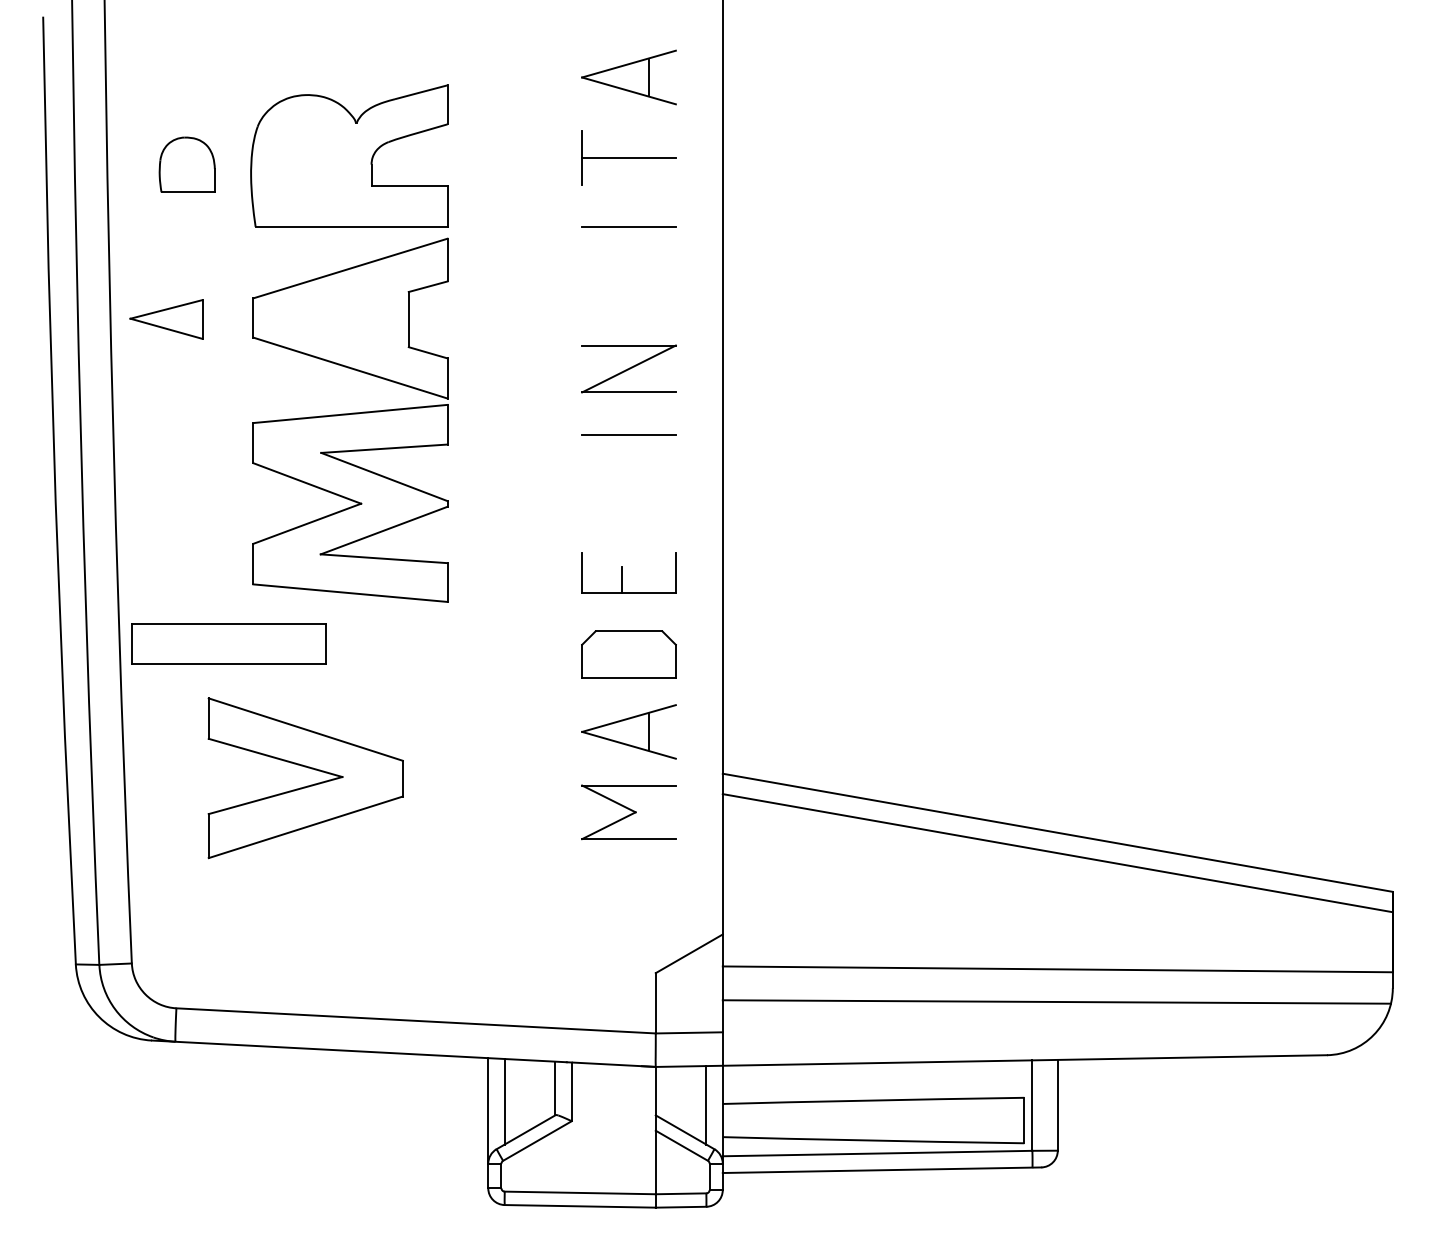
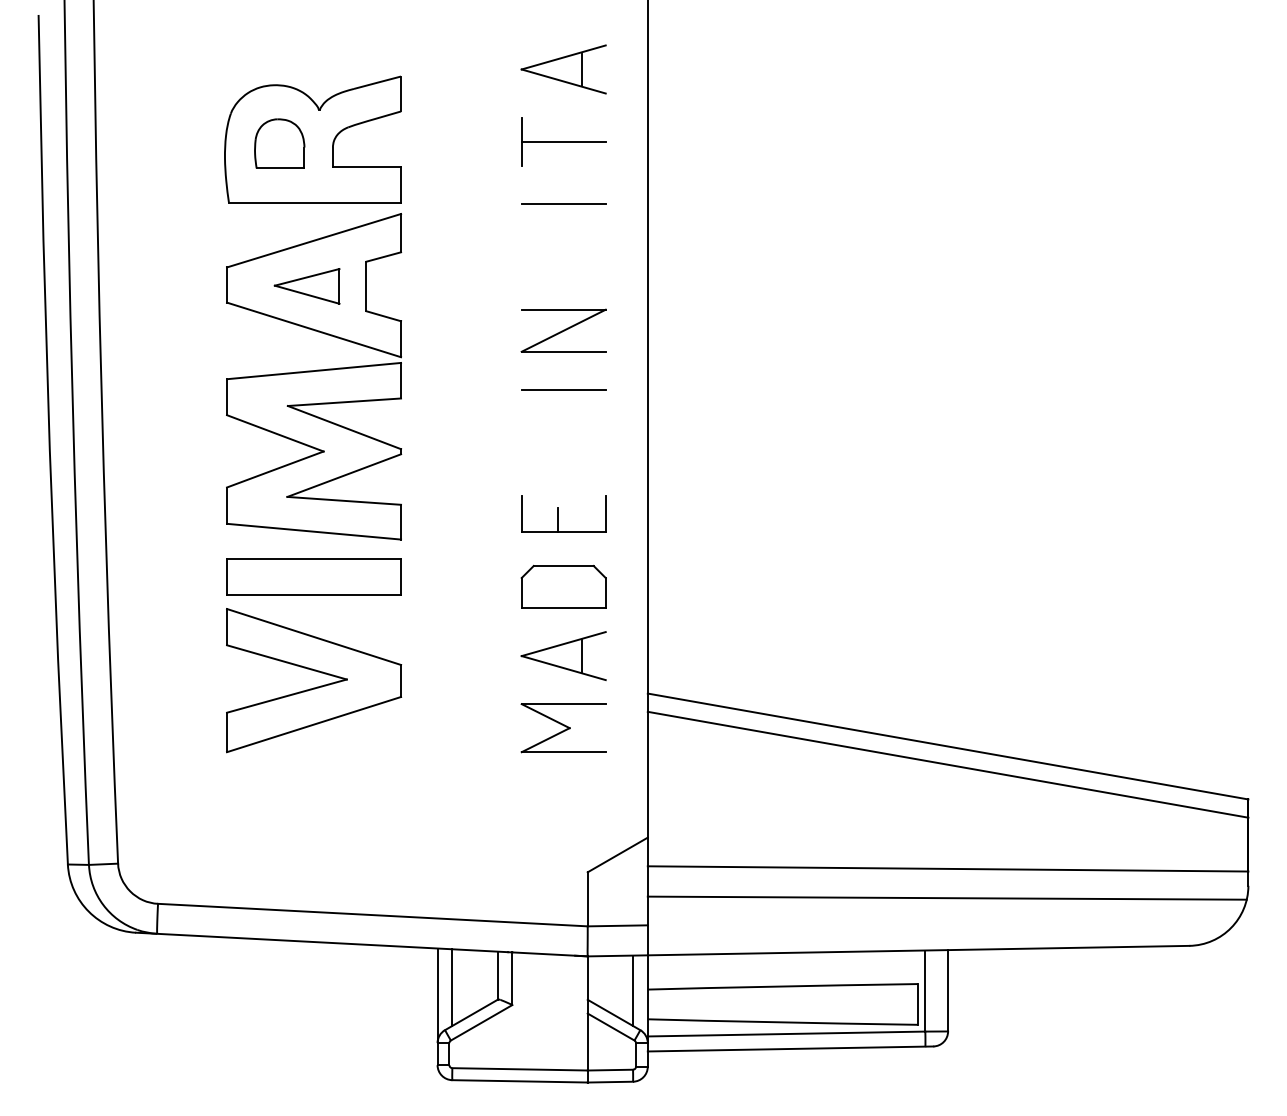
part: (186, 164) -> (279, 143), moved
part: (165, 319) -> (306, 286), moved
part: (228, 643) -> (313, 576), moved
part: (309, 784) -> (317, 686), moved

